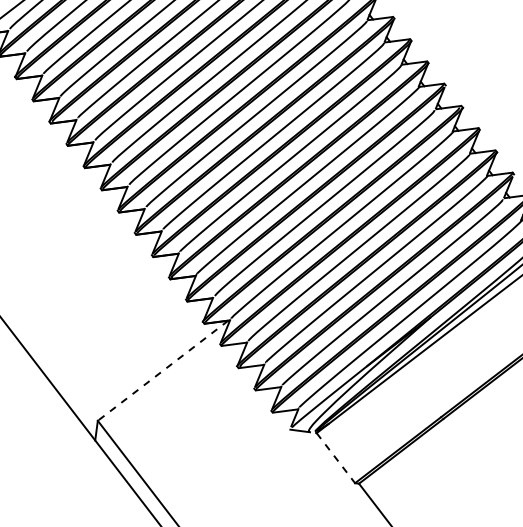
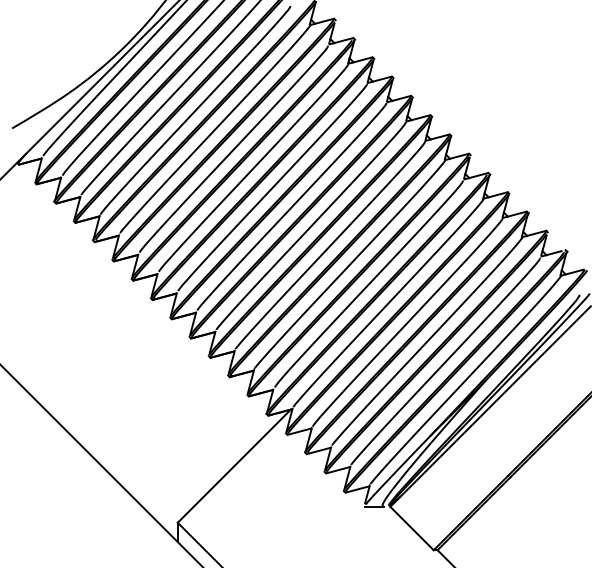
line: (163, 371) -> (234, 466), dashed -> solid
line: (336, 458) -> (412, 528), dashed -> solid

